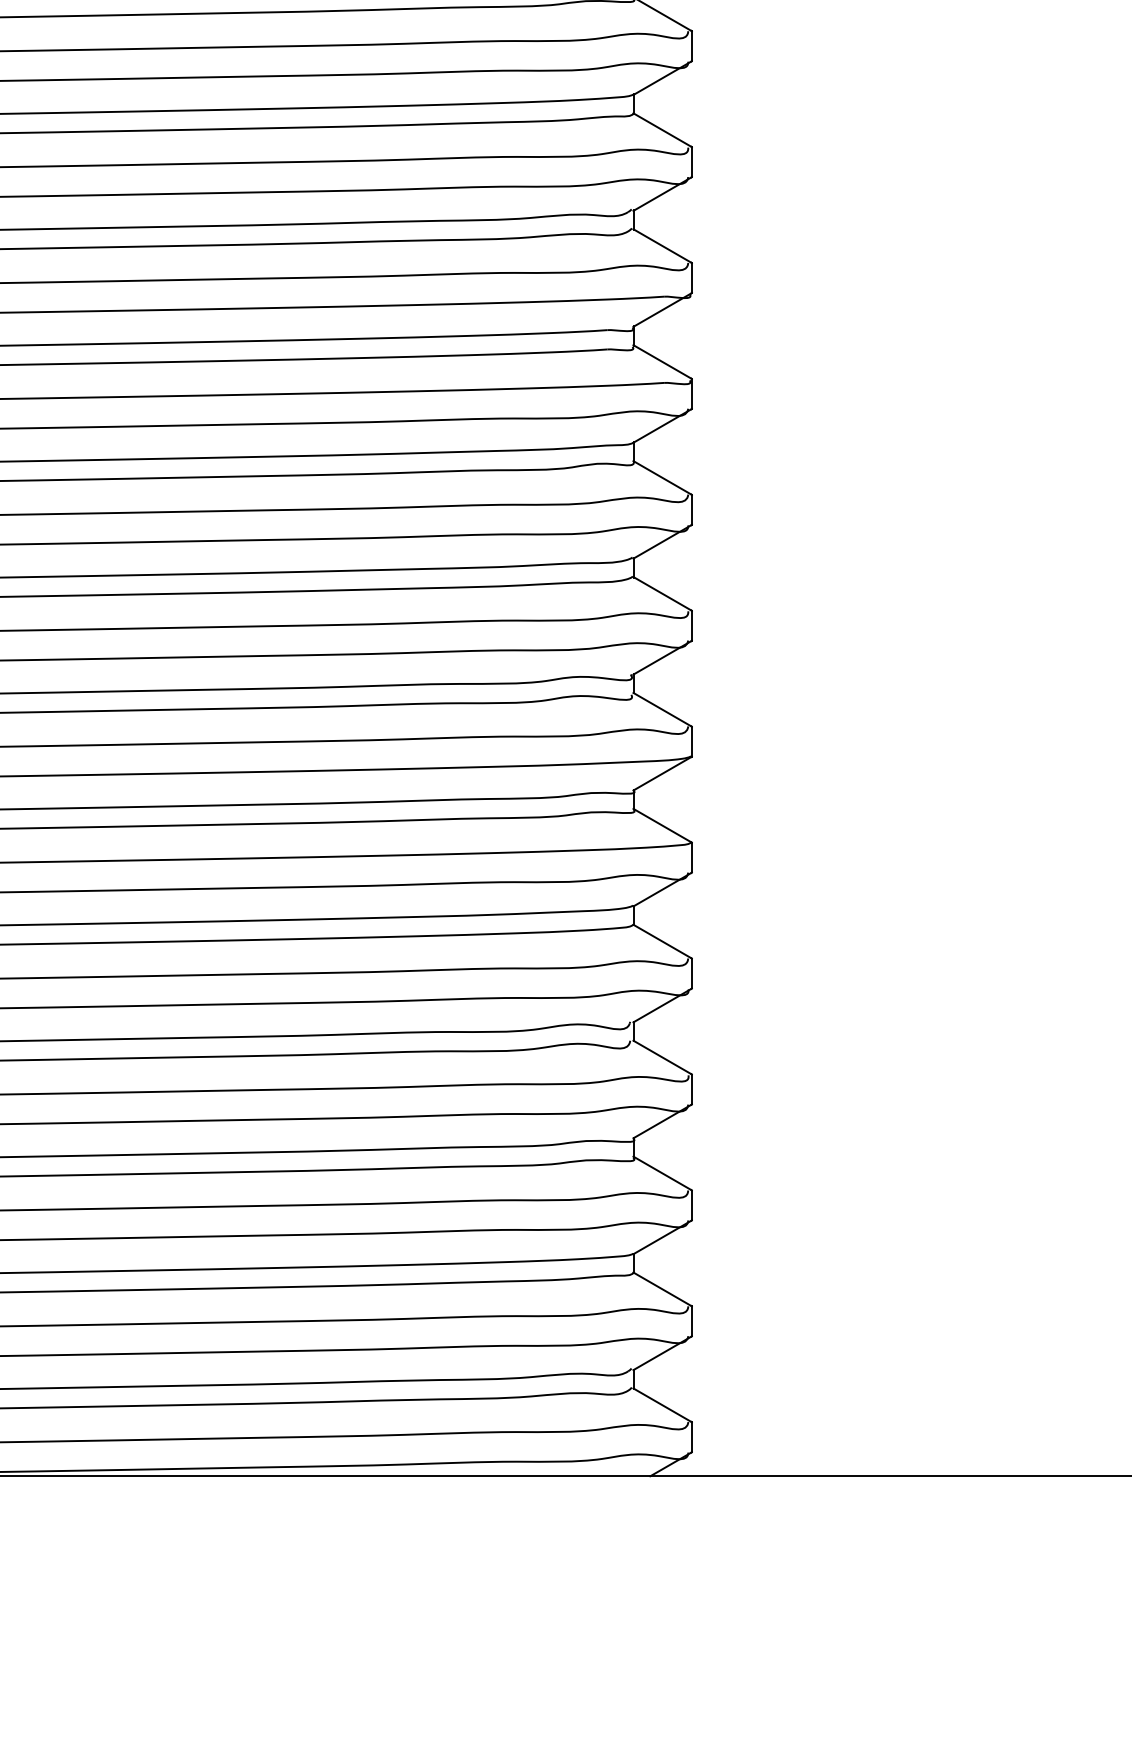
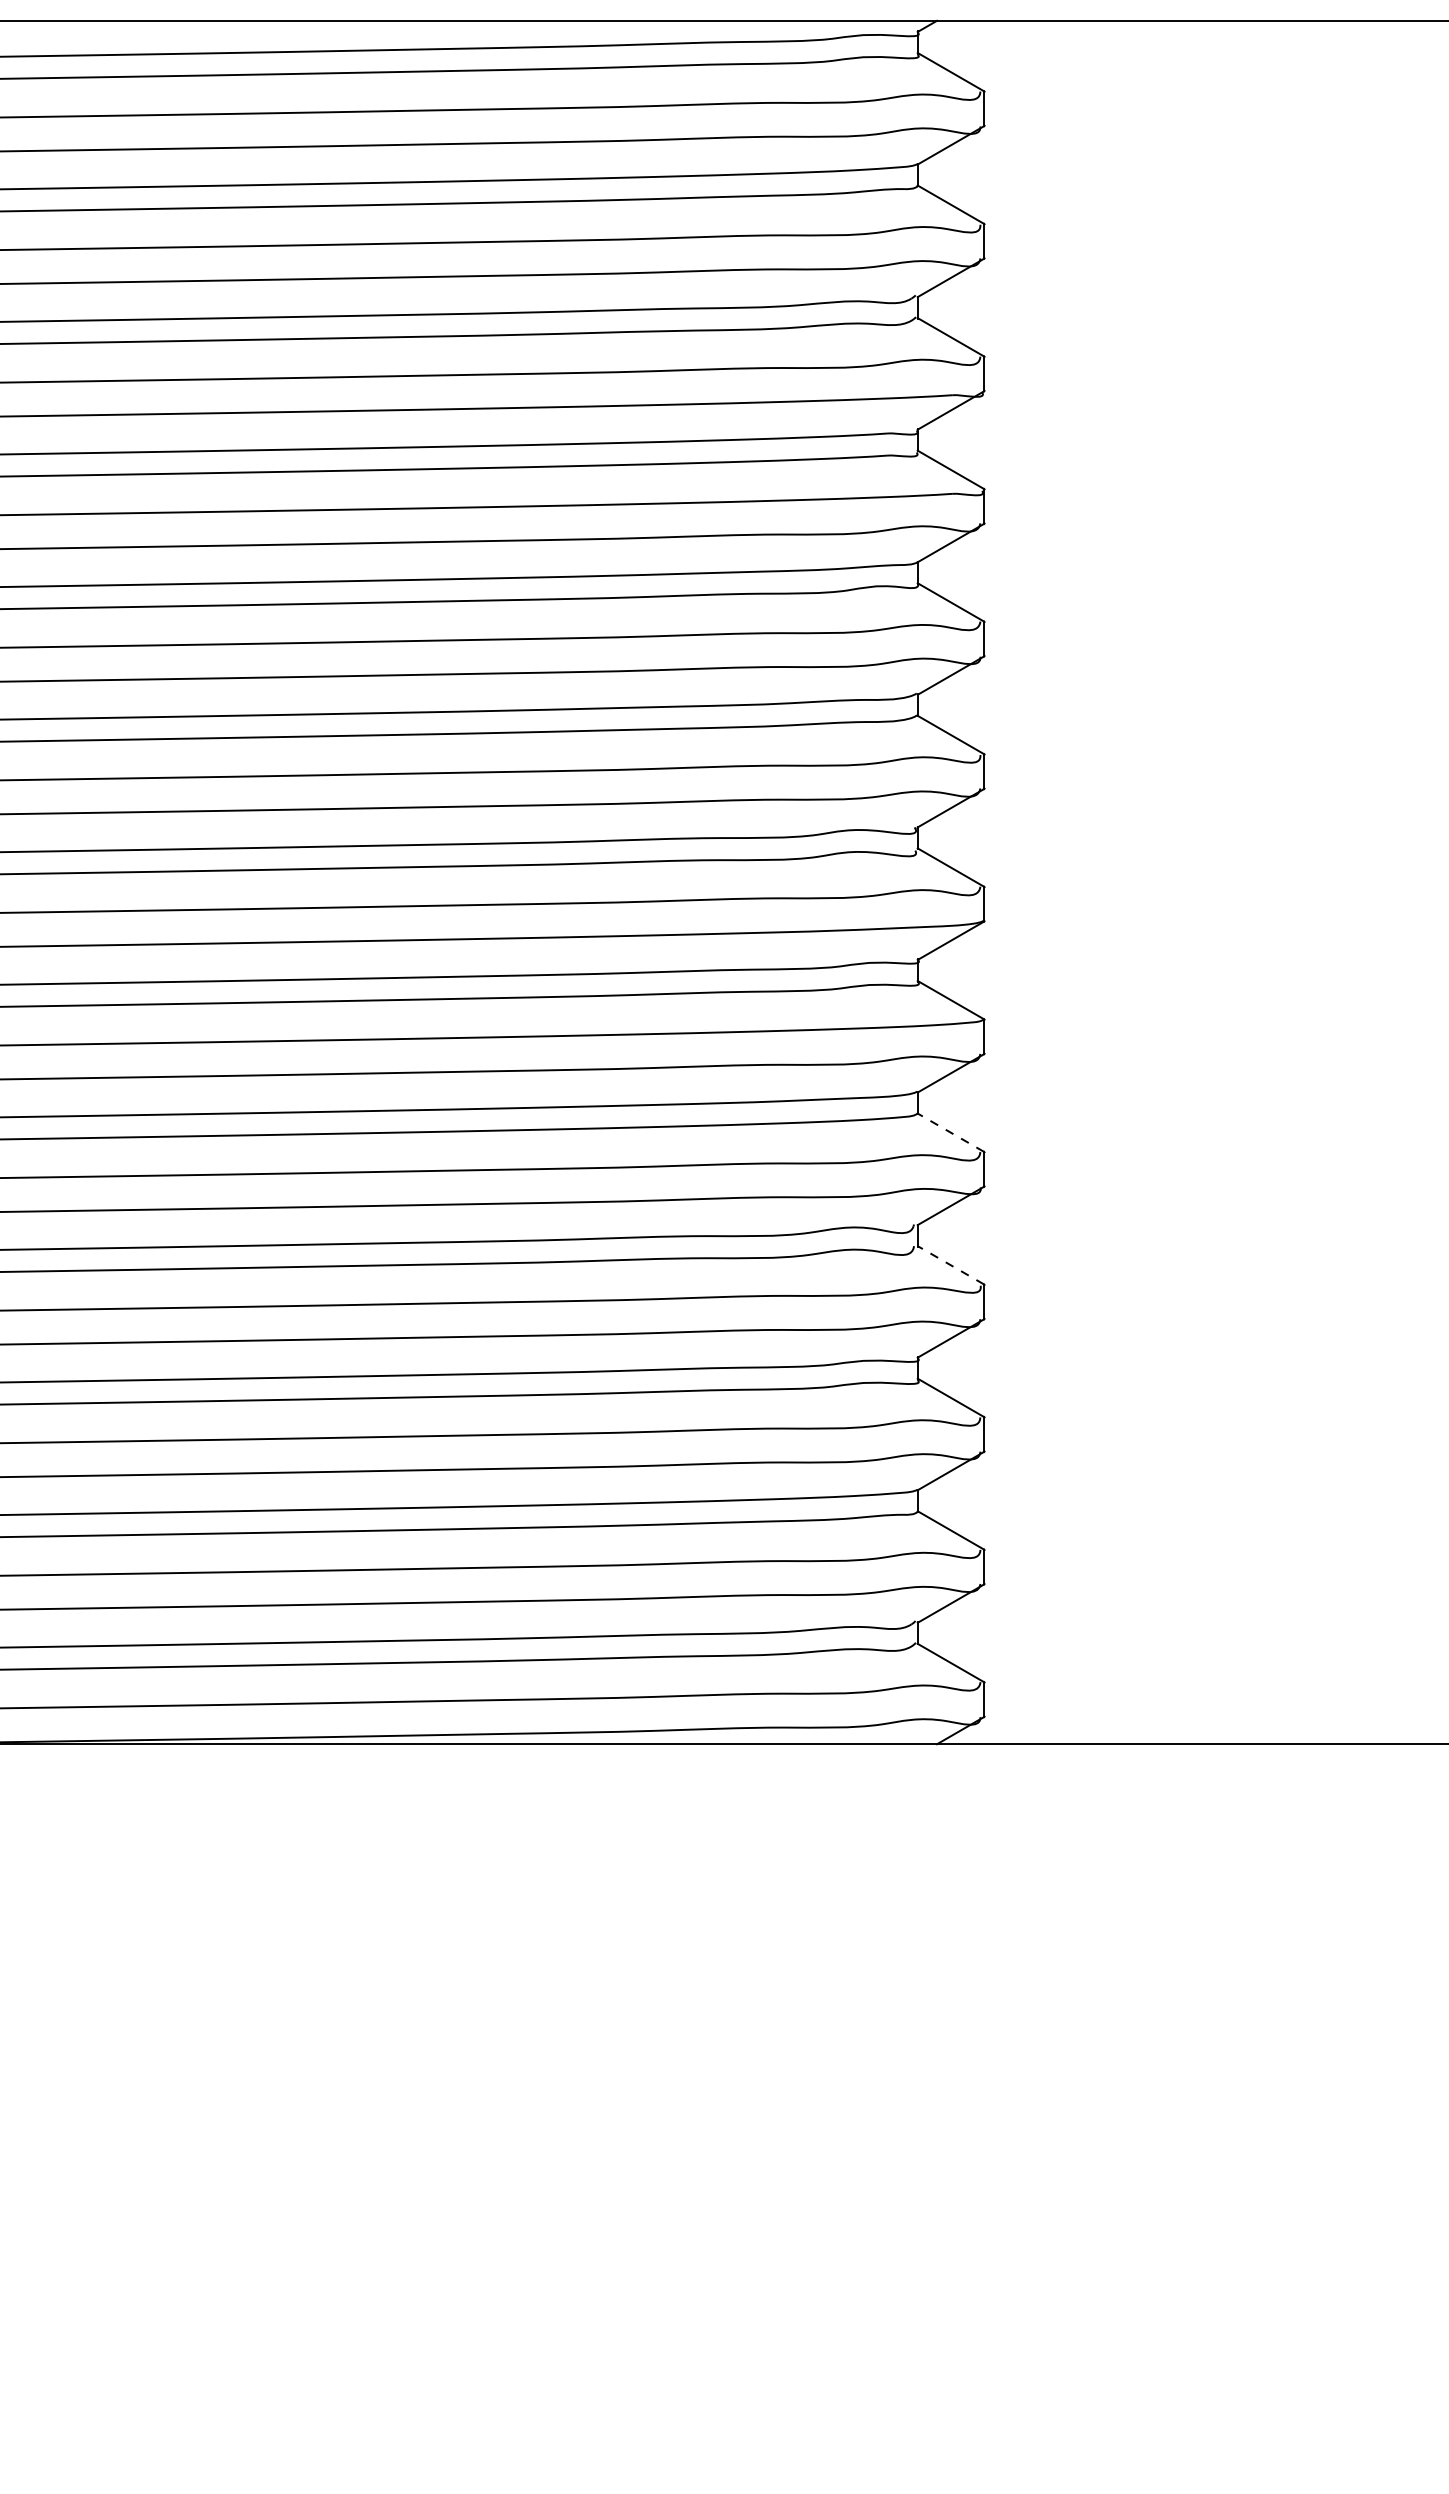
line: (662, 941) -> (950, 1132), solid -> dashed
line: (662, 1057) -> (950, 1265), solid -> dashed

